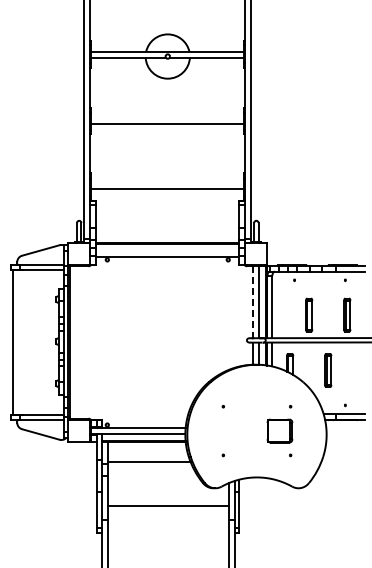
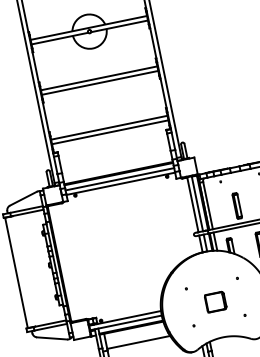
line: (167, 118) -> (99, 78), added
line: (167, 183) -> (109, 128), added
line: (167, 250) -> (119, 178), added
line: (253, 302) -> (193, 205), dashed -> solid
part: (279, 430) -> (215, 301), moved

